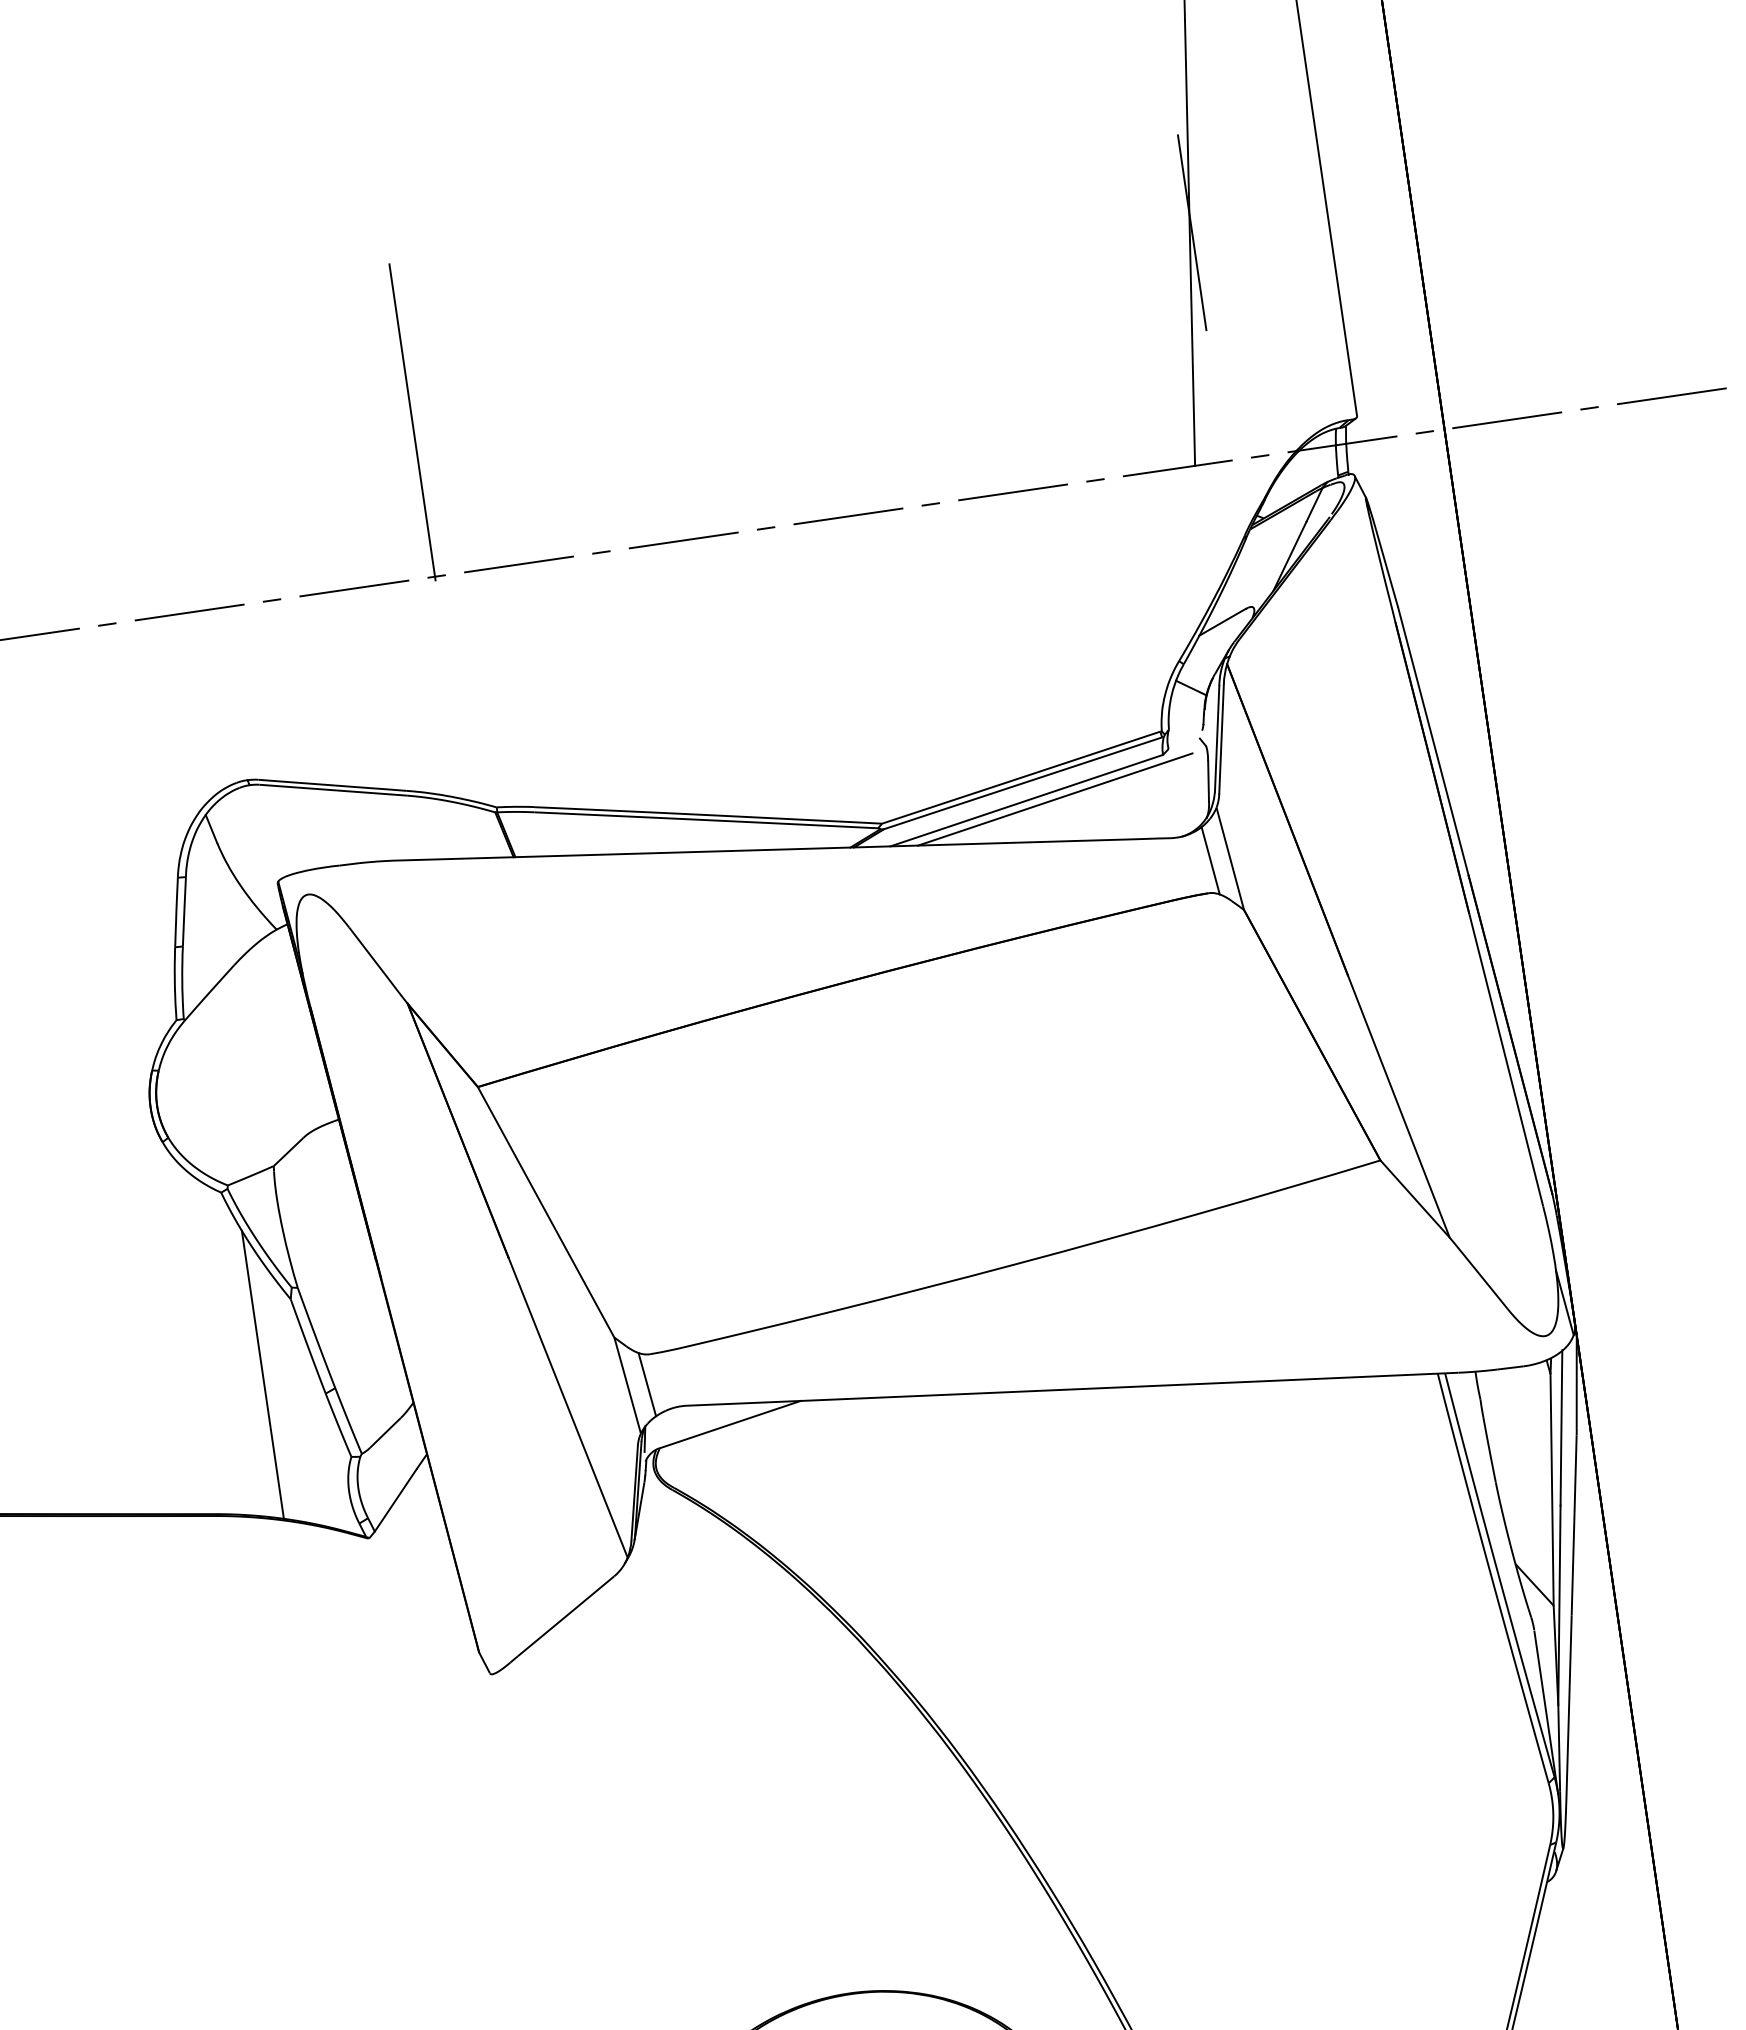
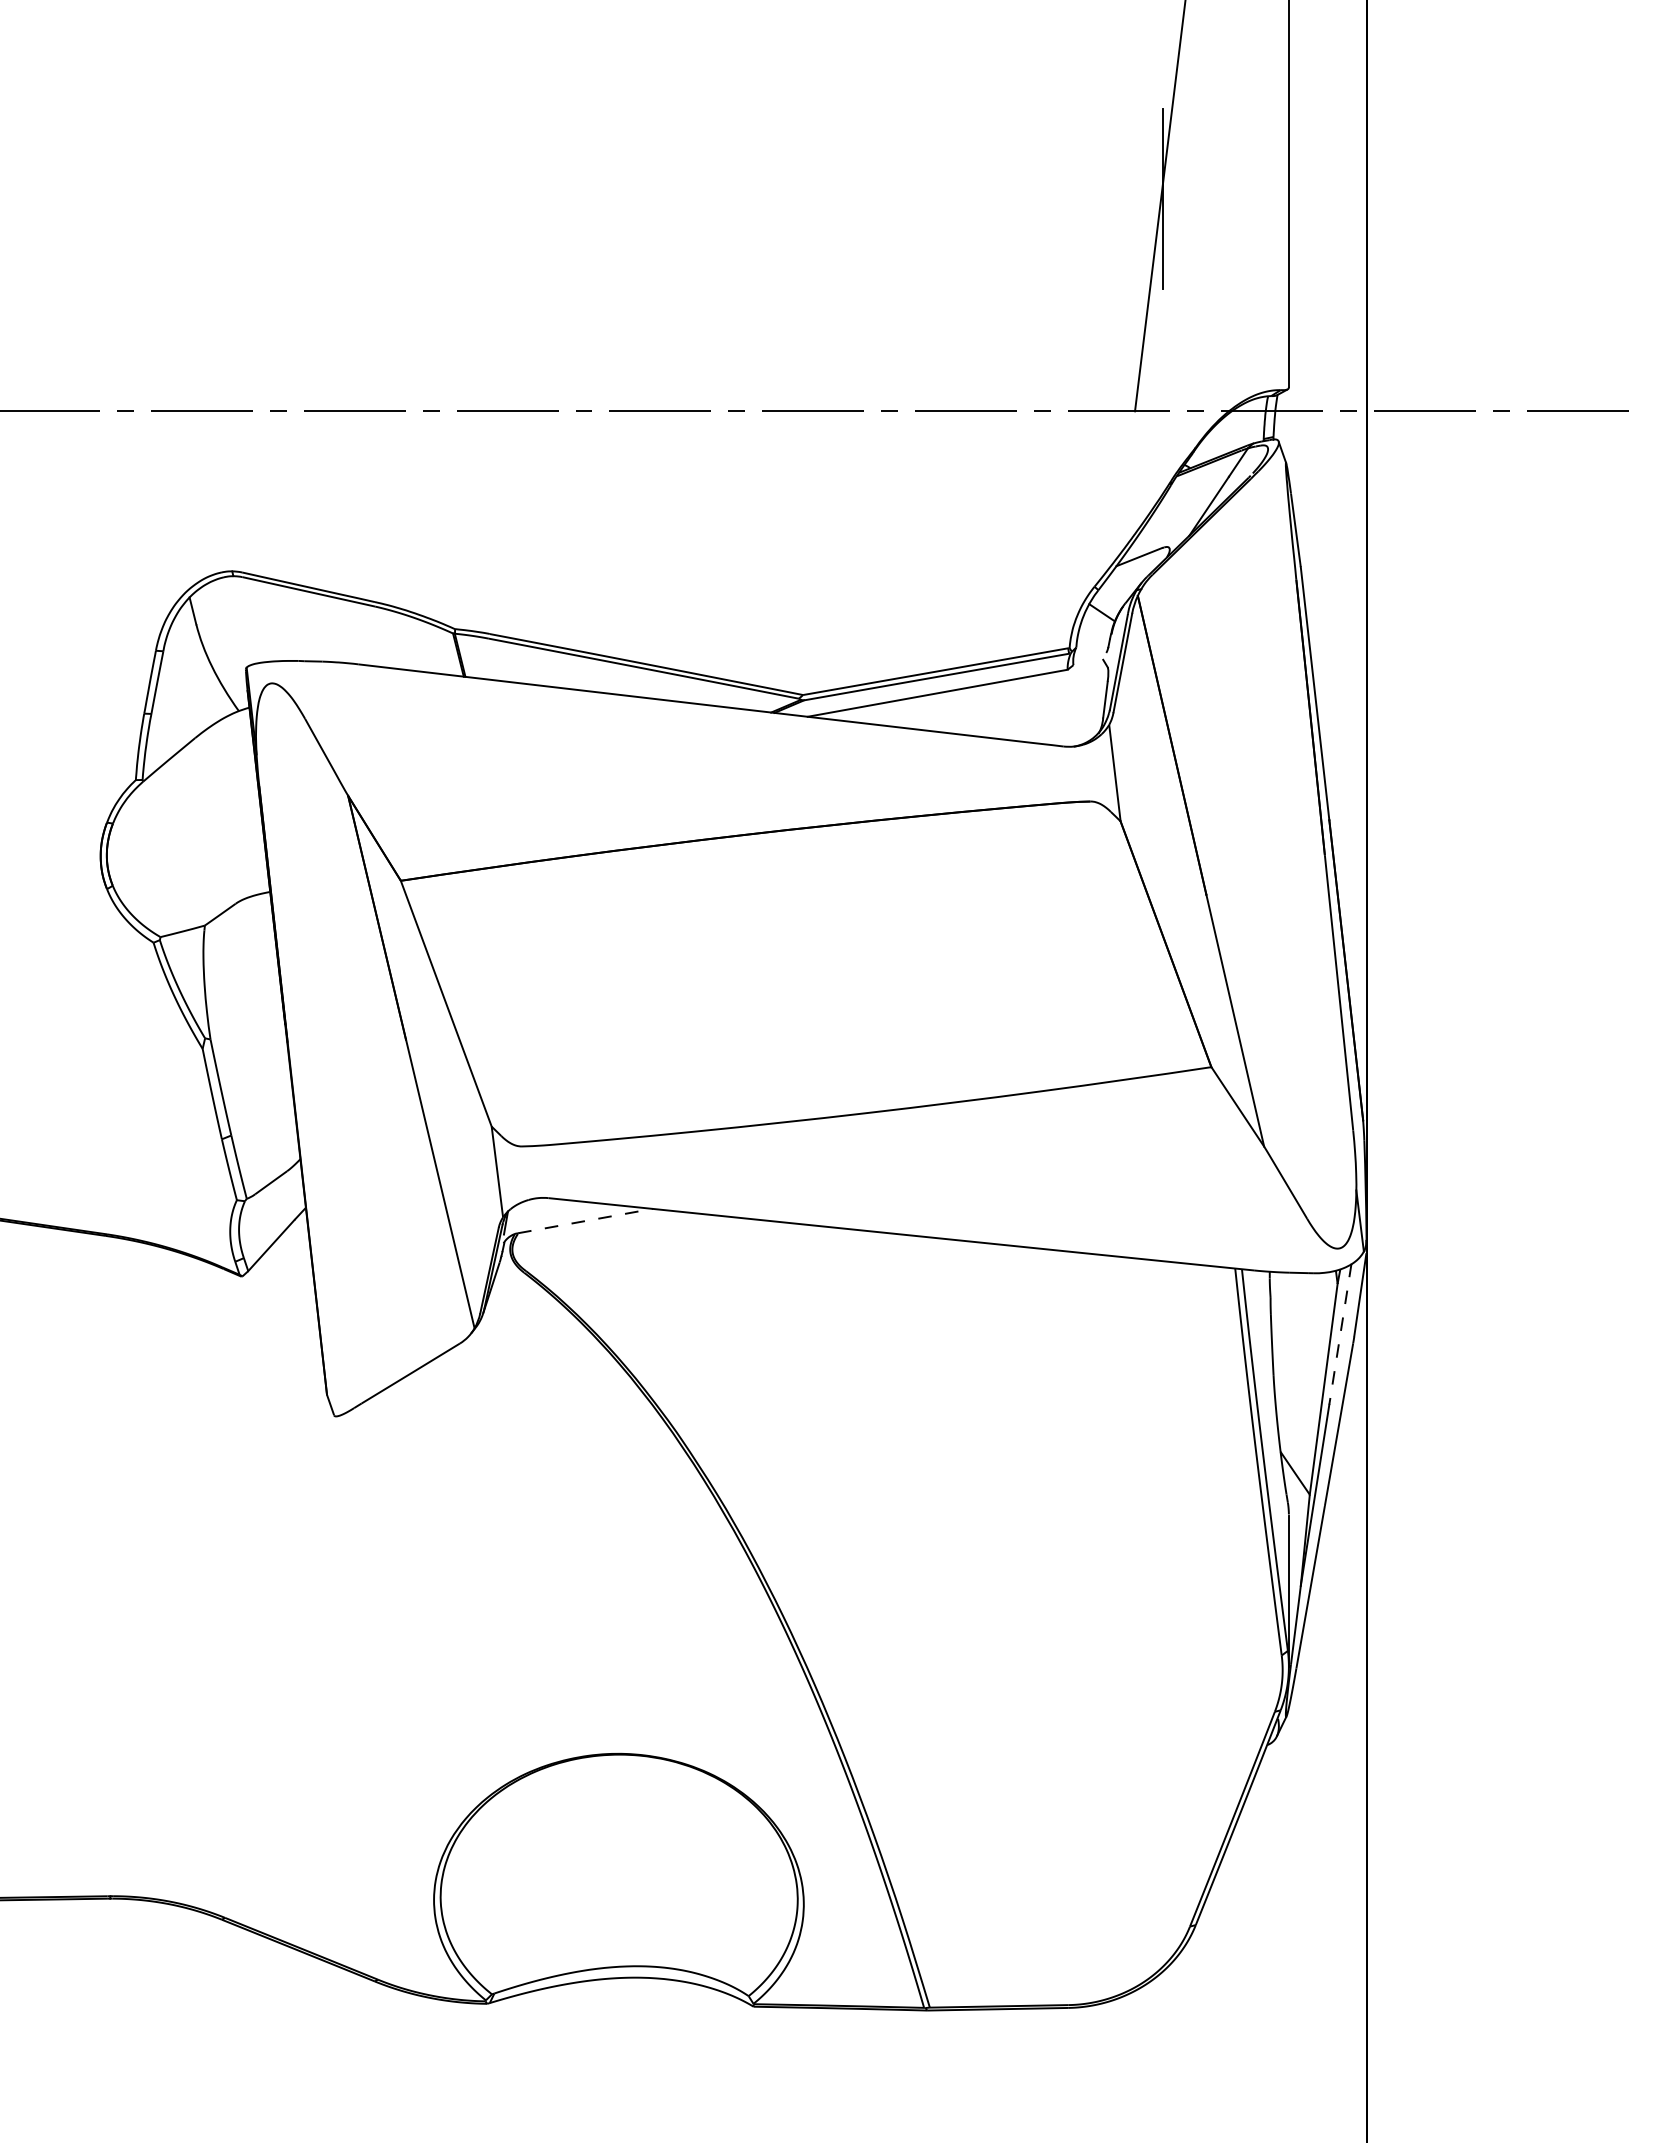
line: (412, 421) -> (429, 267), removed
line: (1054, 798) -> (963, 695), removed
line: (1210, 861) -> (1096, 772), removed
line: (263, 1374) -> (167, 1113), removed
line: (647, 1384) -> (515, 1173), removed
line: (730, 1424) -> (585, 1220), solid -> dashed
line: (1561, 1428) -> (1340, 1334), solid -> dashed

